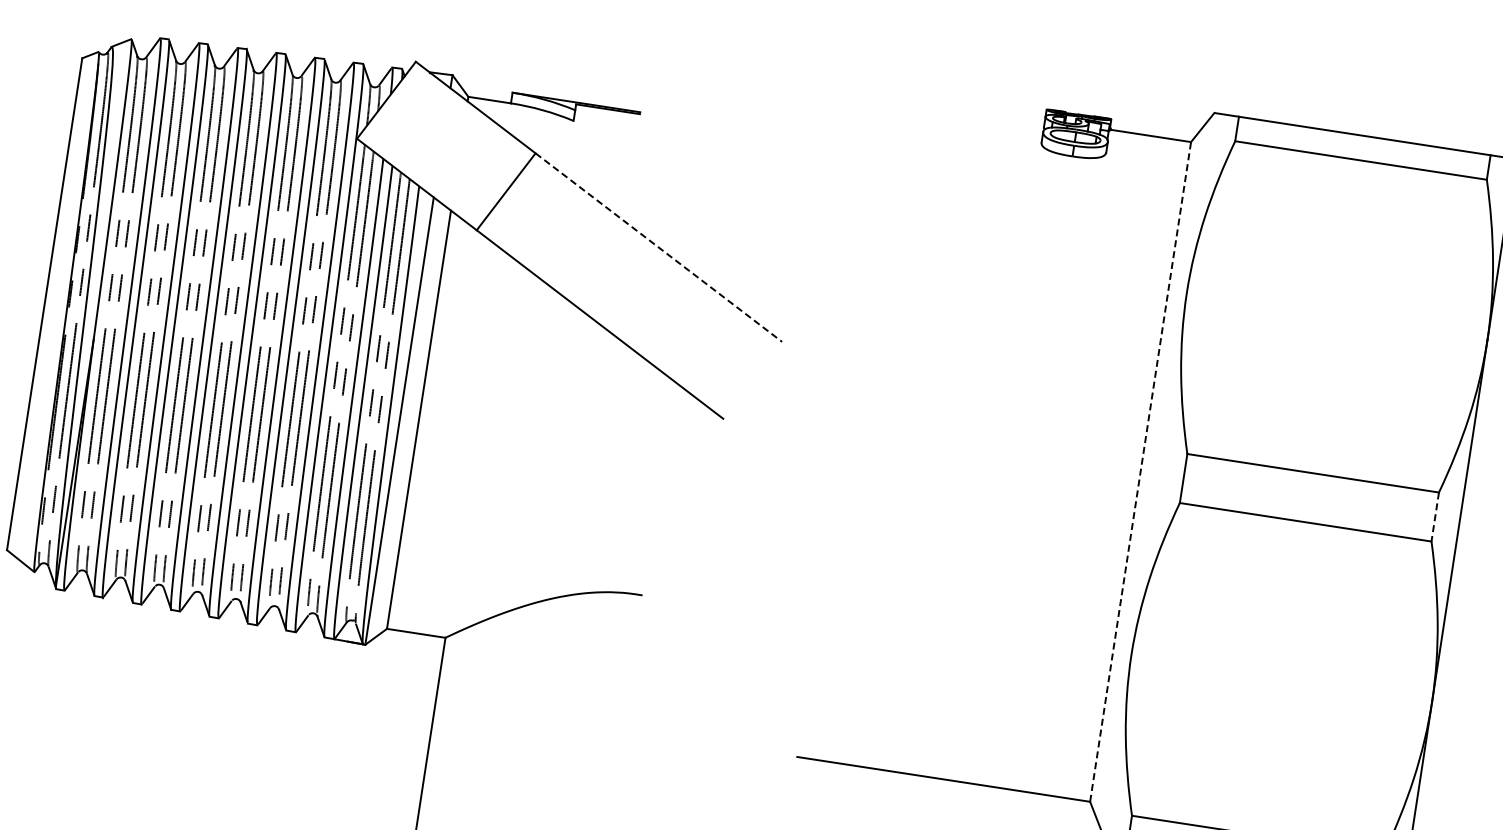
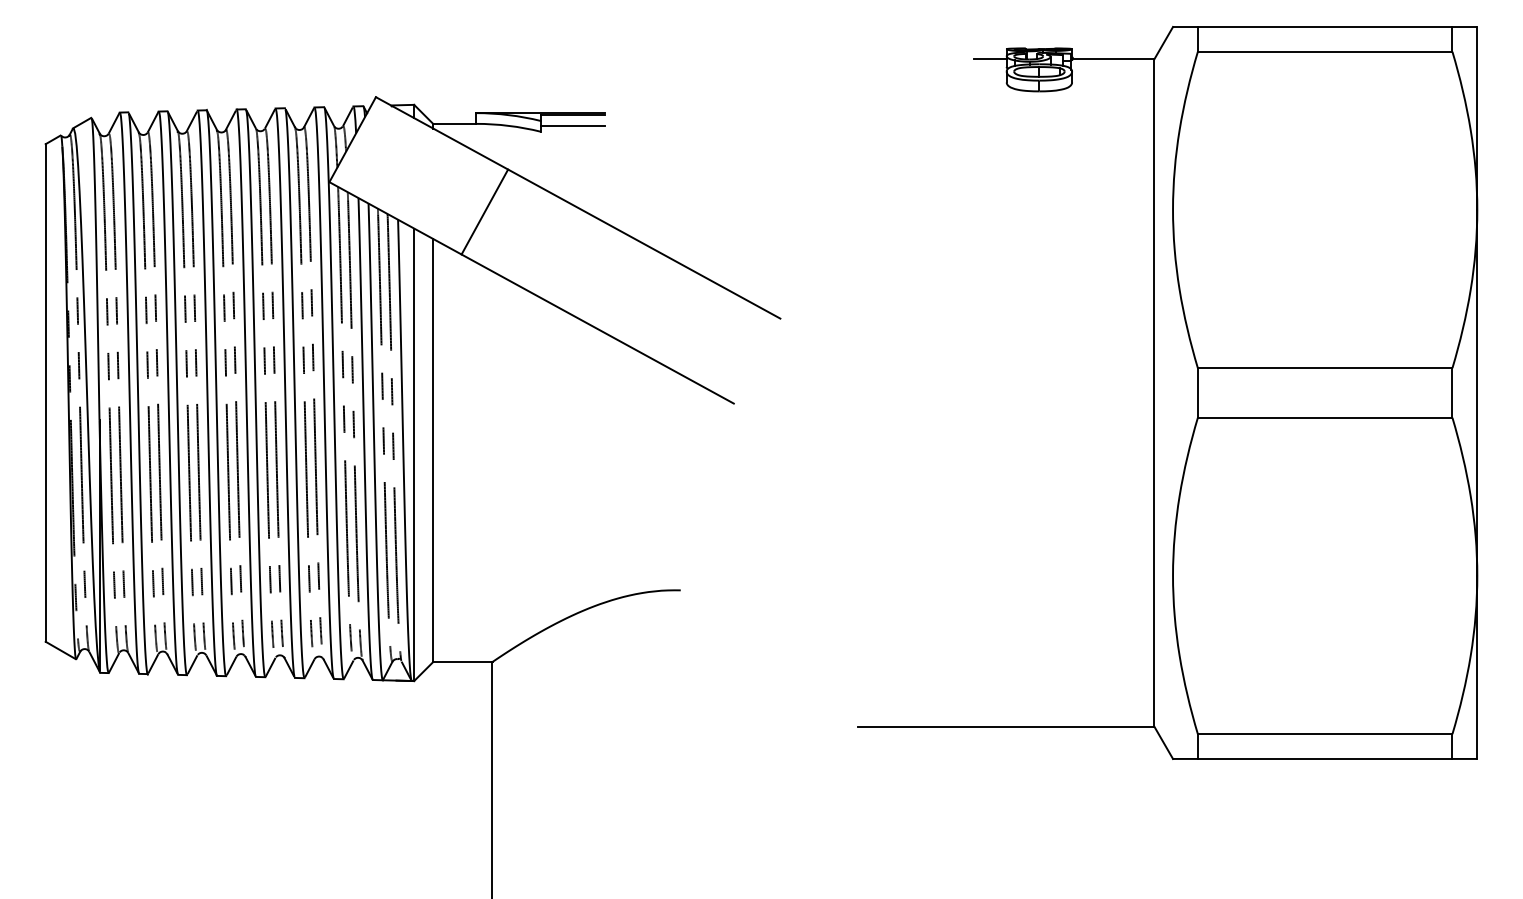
line: (1028, 117) -> (989, 59), added
line: (605, 119) -> (572, 125), added
line: (659, 248) -> (644, 244), dashed -> solid
line: (1140, 471) -> (1154, 392), dashed -> solid
line: (1435, 516) -> (1452, 392), dashed -> solid

